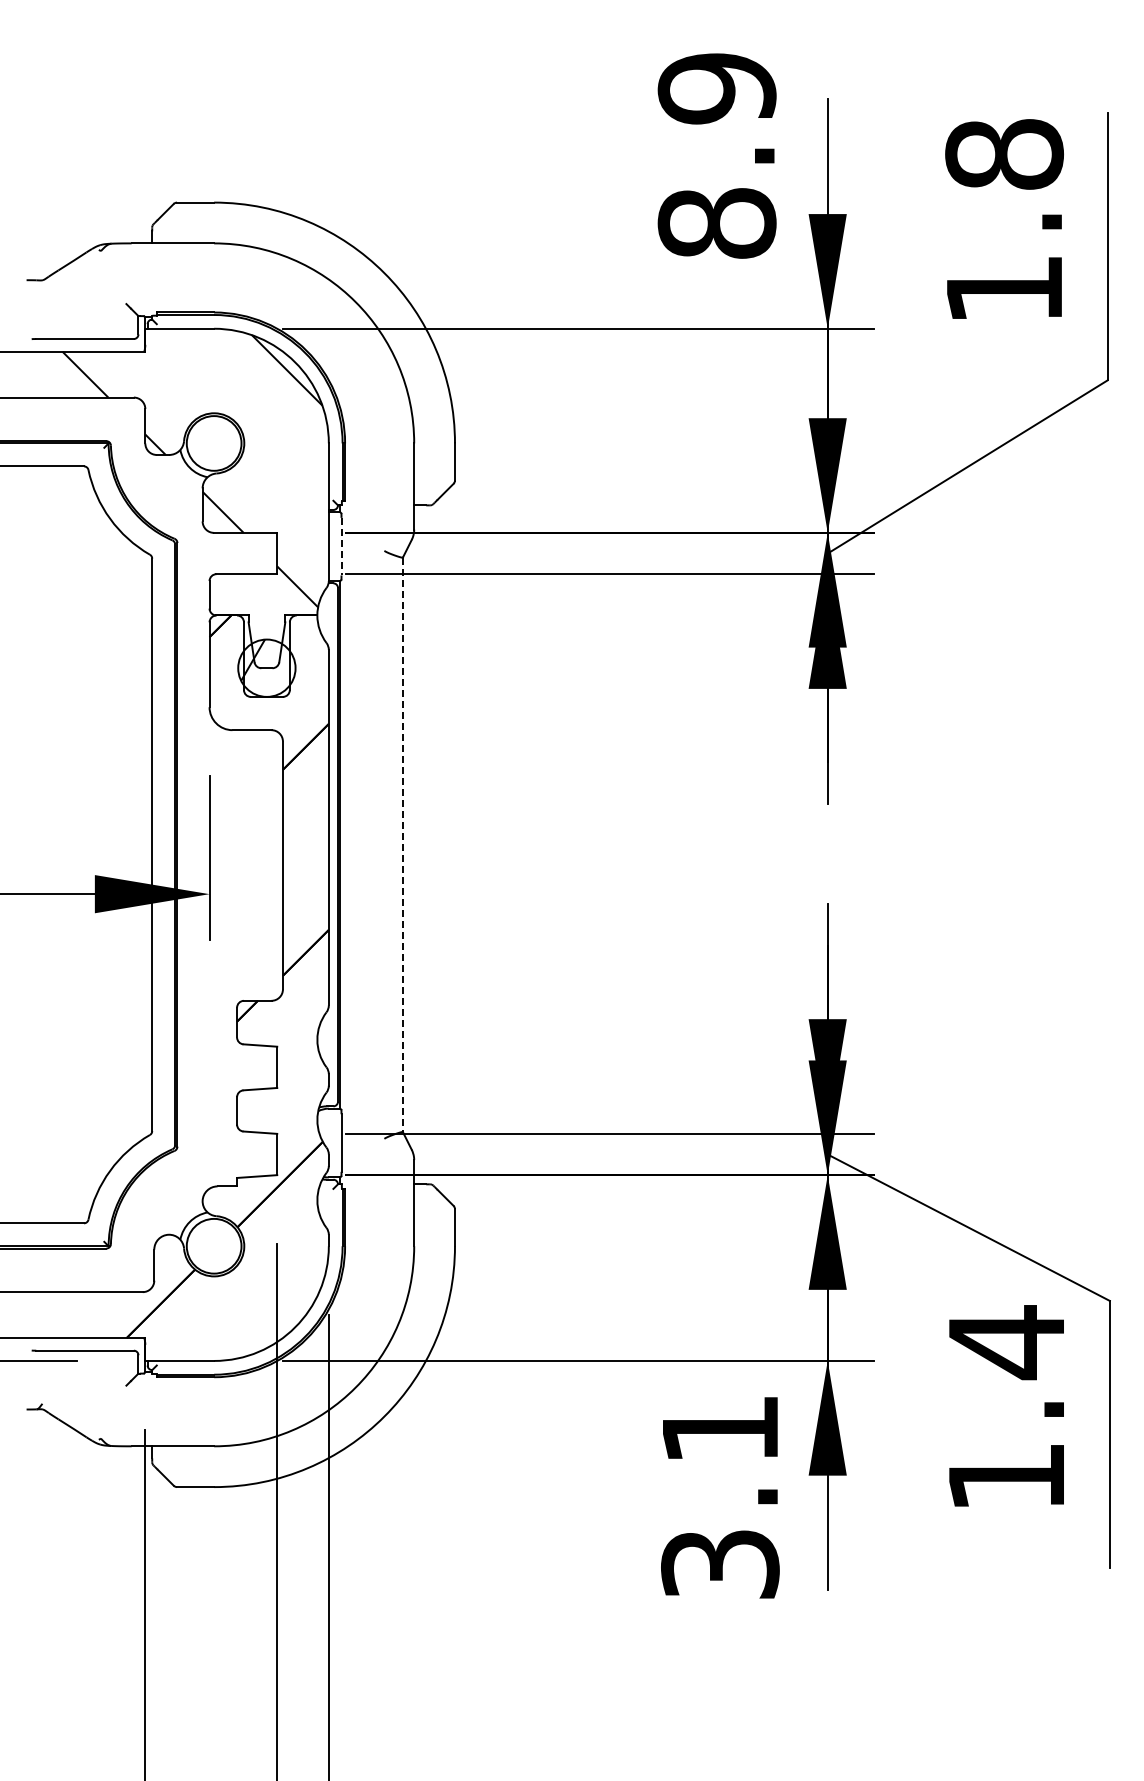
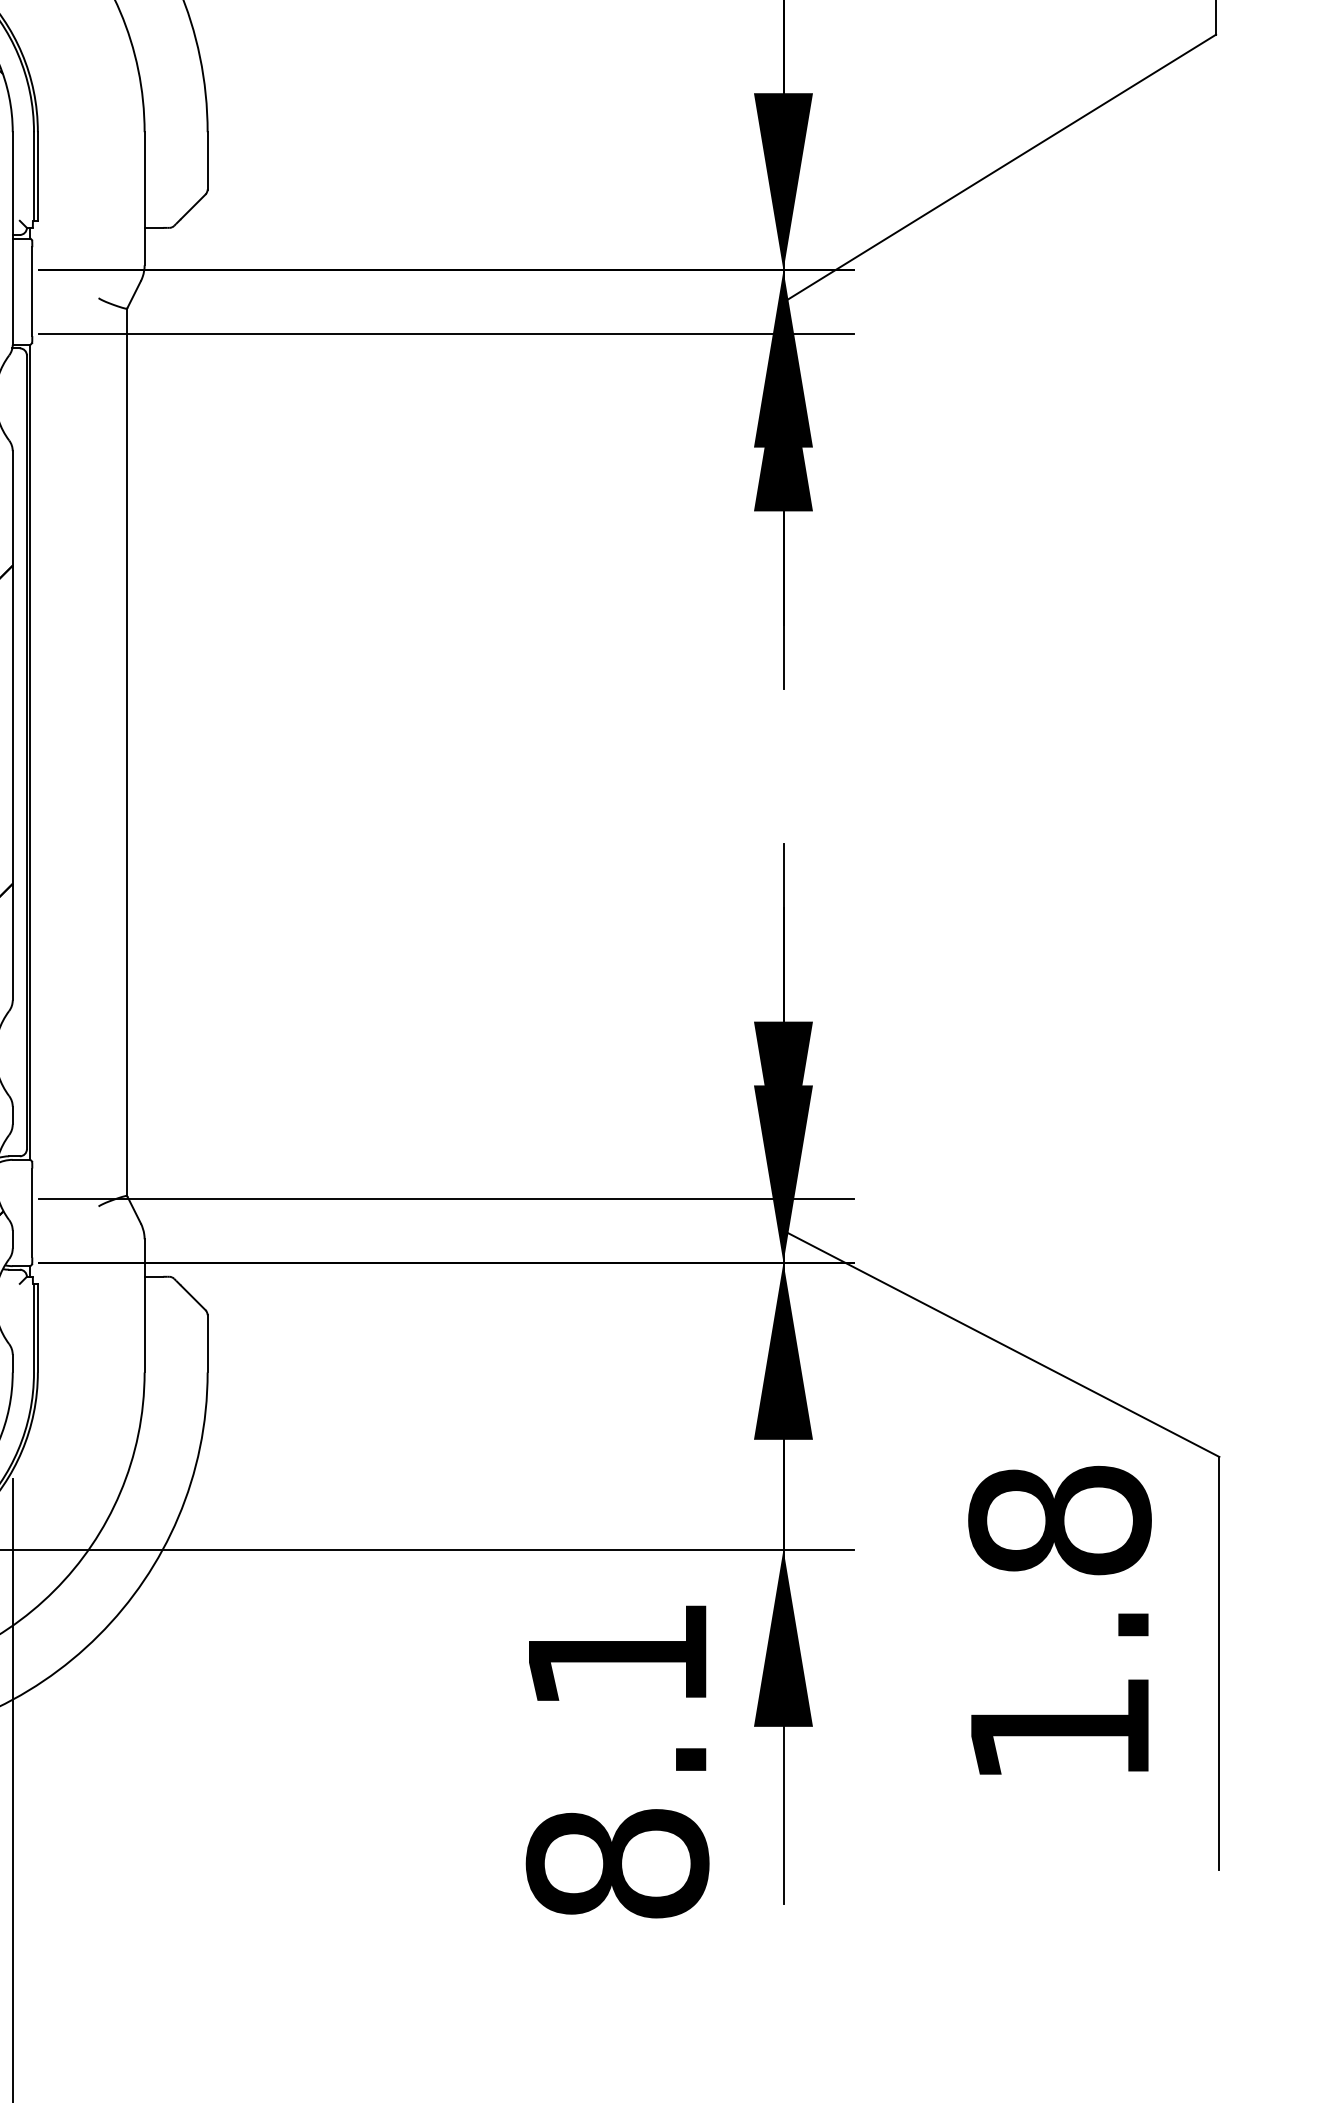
line: (341, 546) -> (32, 291), dashed -> solid
line: (402, 844) -> (126, 751), dashed -> solid
text: (1006, 1342) -> (1059, 1521), 1.4 -> 1.8
text: (720, 1563) -> (617, 1862), 3.1 -> 8.1

